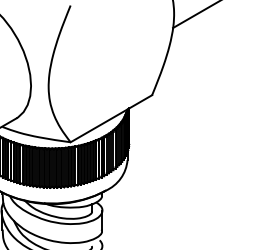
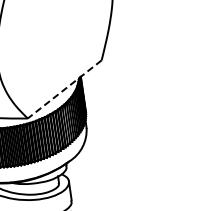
line: (110, 119) -> (63, 90), solid -> dashed

